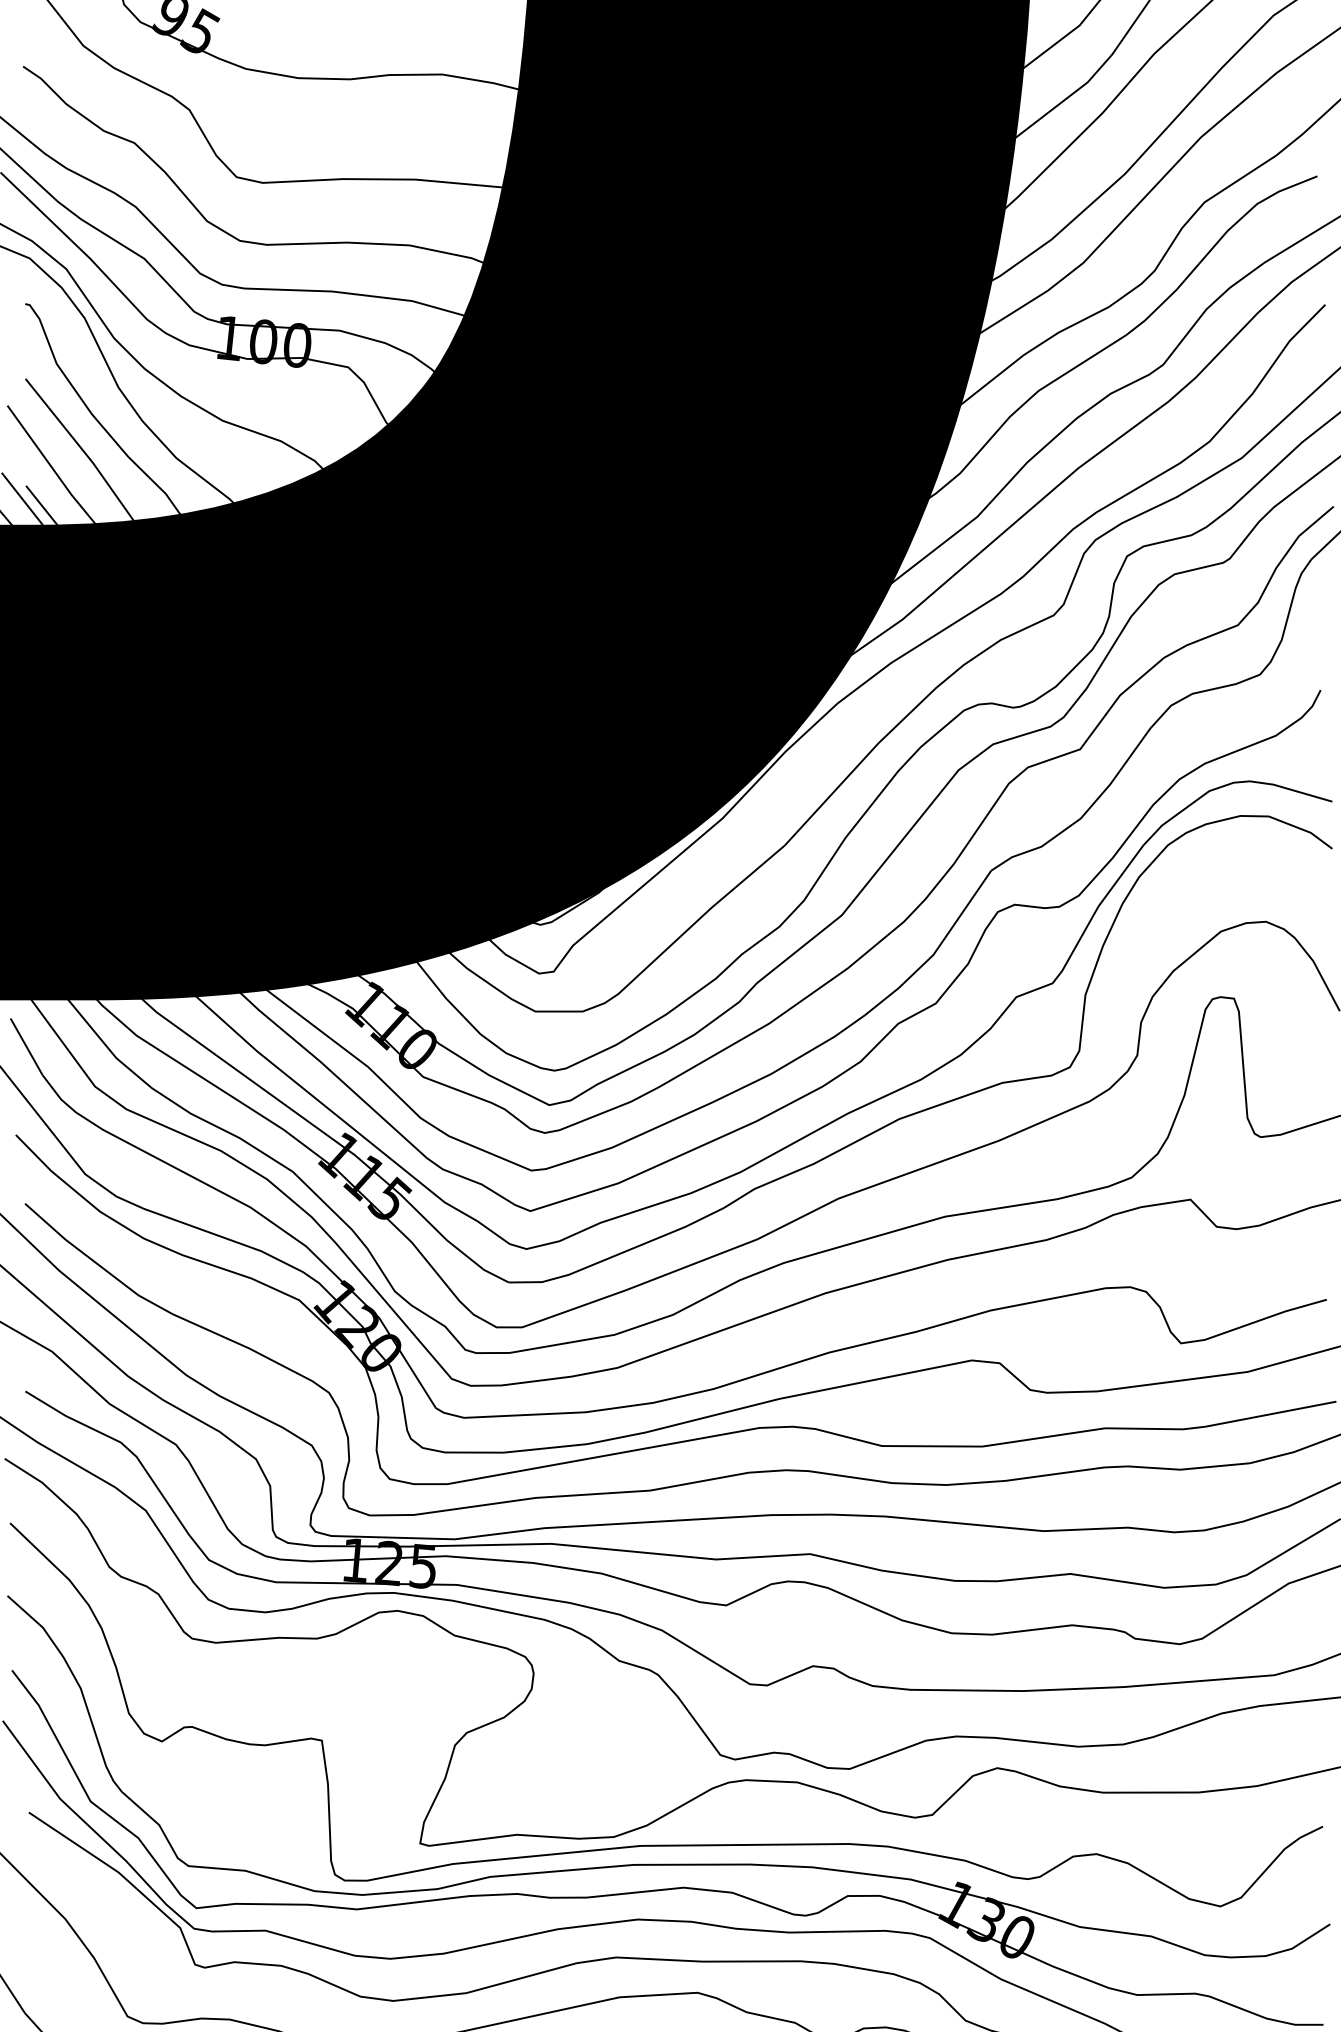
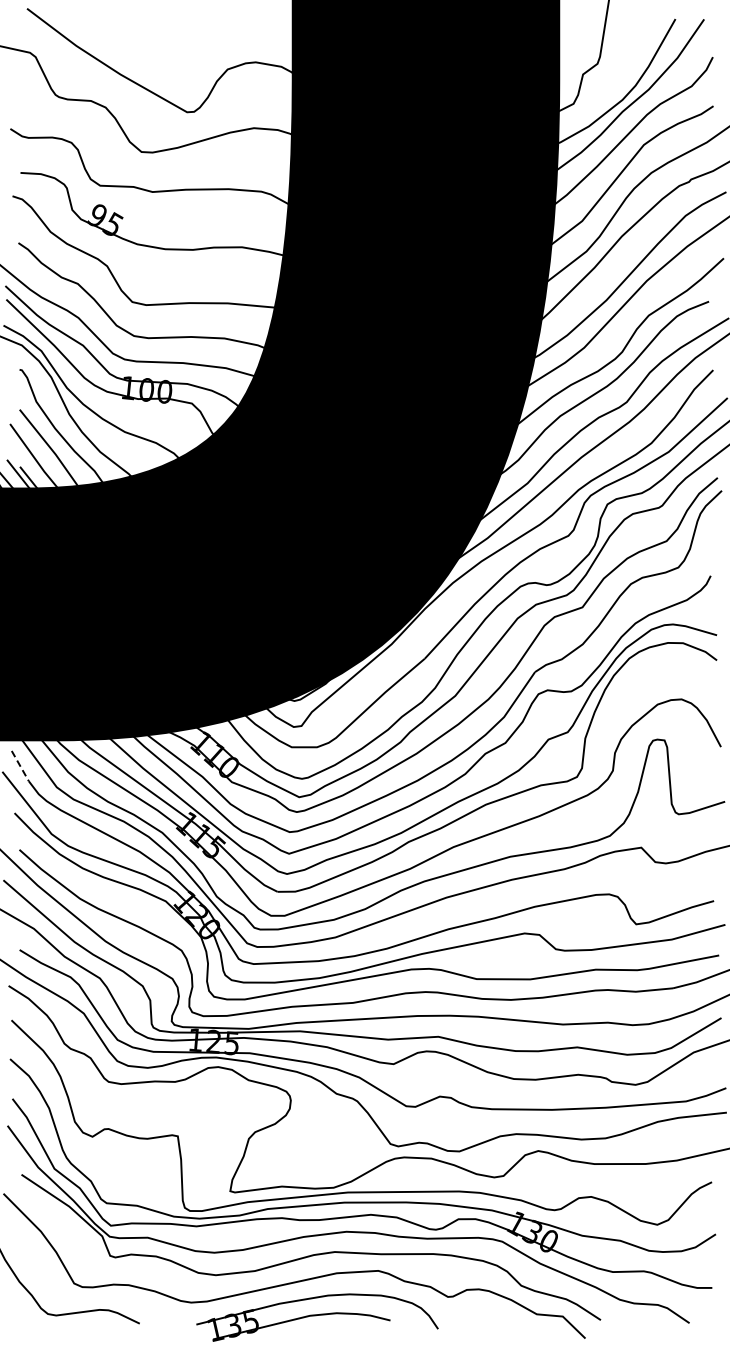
line: (26, 1047) -> (20, 766), solid -> dashed

